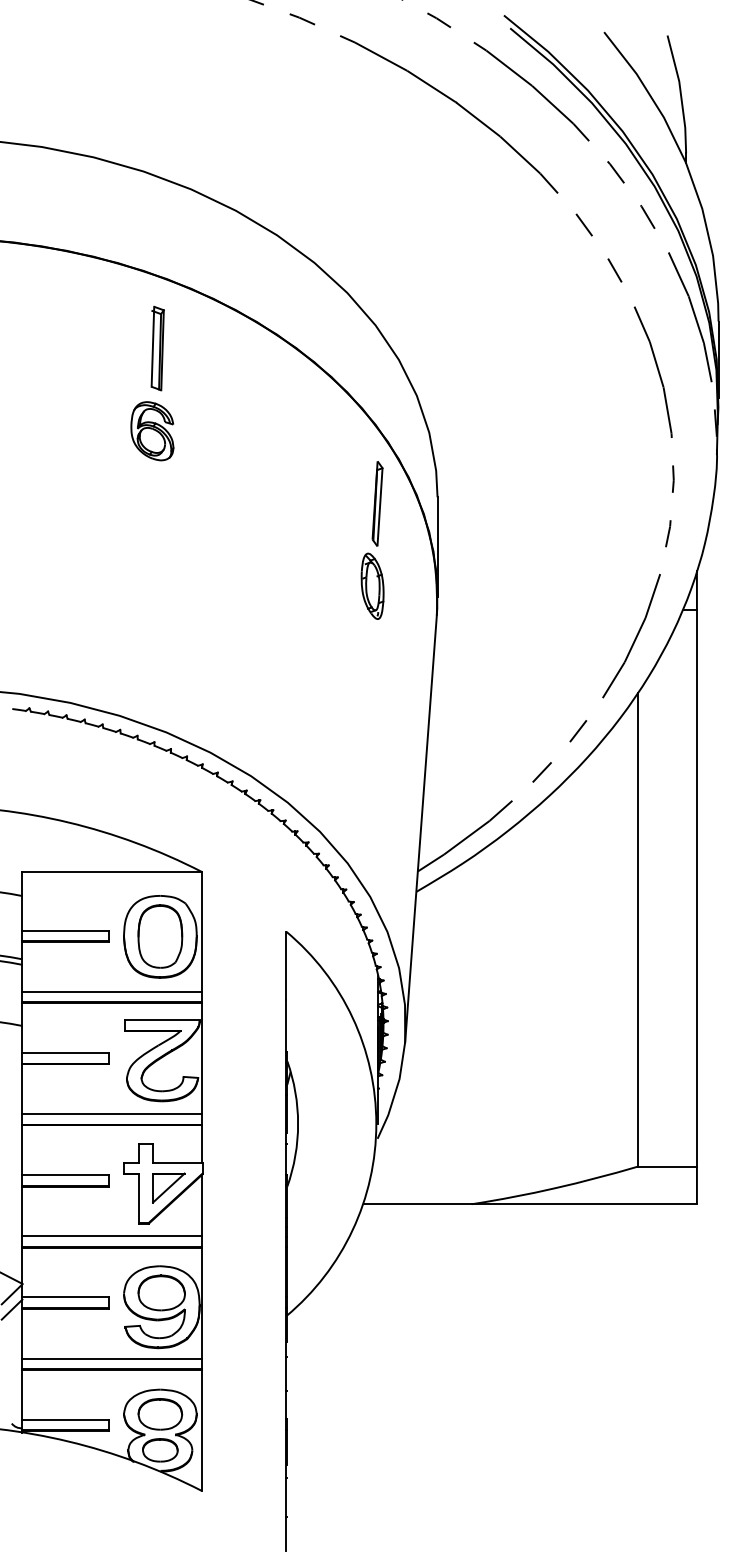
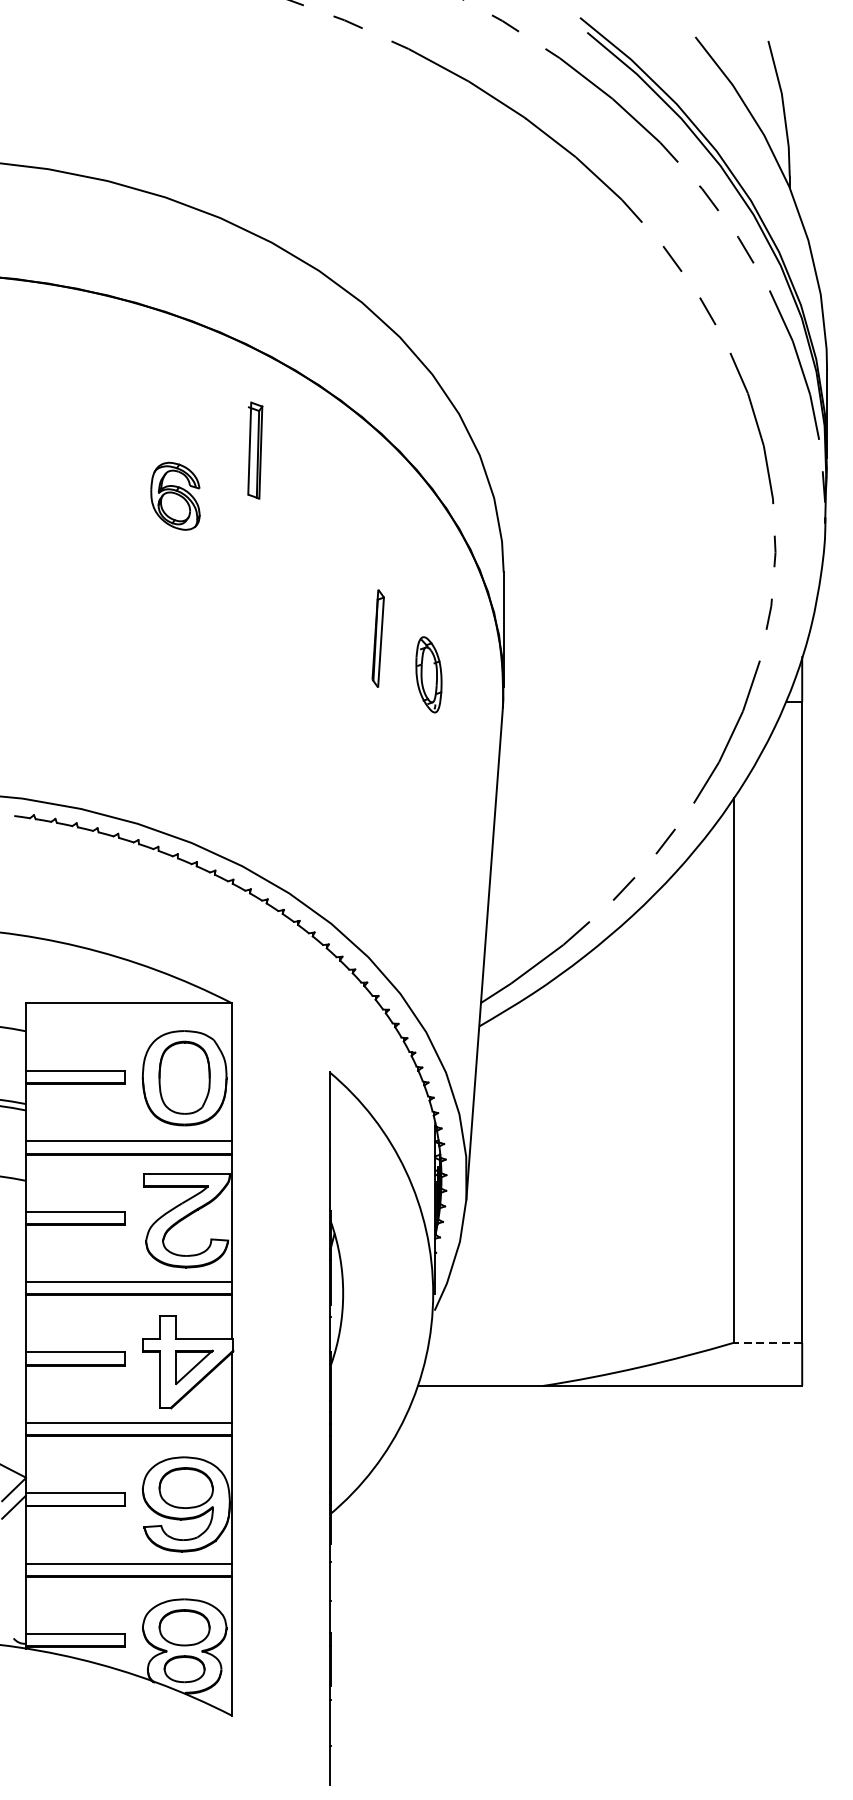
part: (157, 348) -> (255, 450), moved
part: (377, 503) -> (378, 638), moved
line: (667, 1166) -> (768, 1342), solid -> dashed

